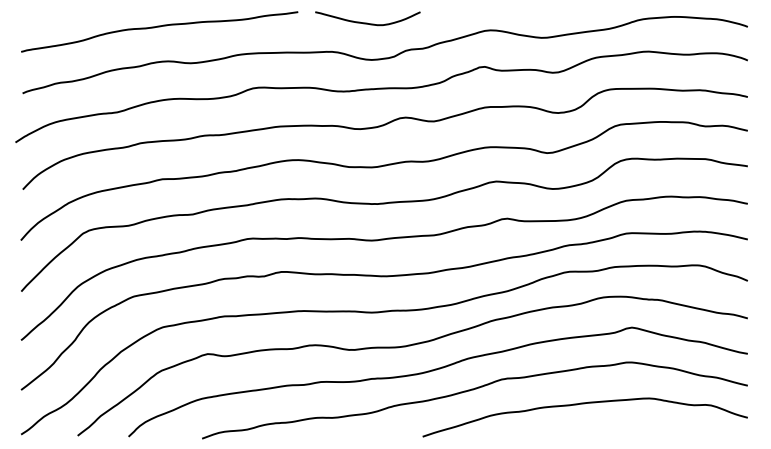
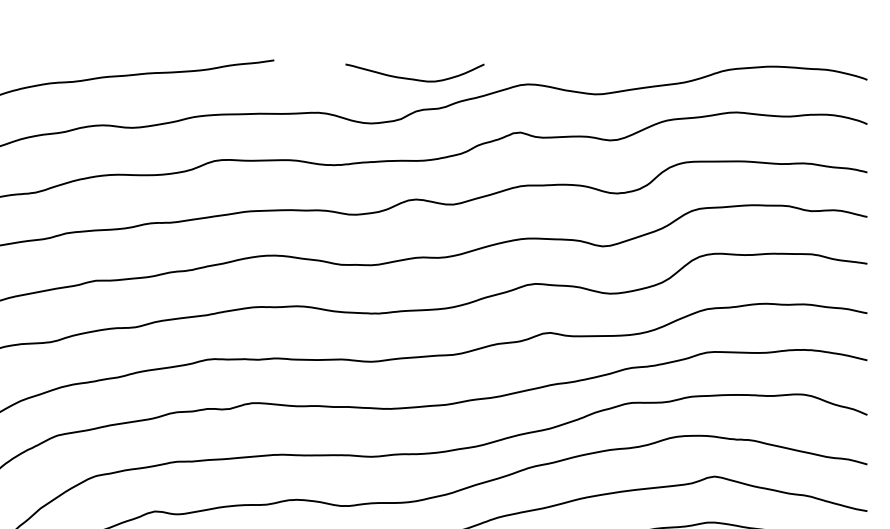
curve: (367, 22) -> (414, 78), moved

